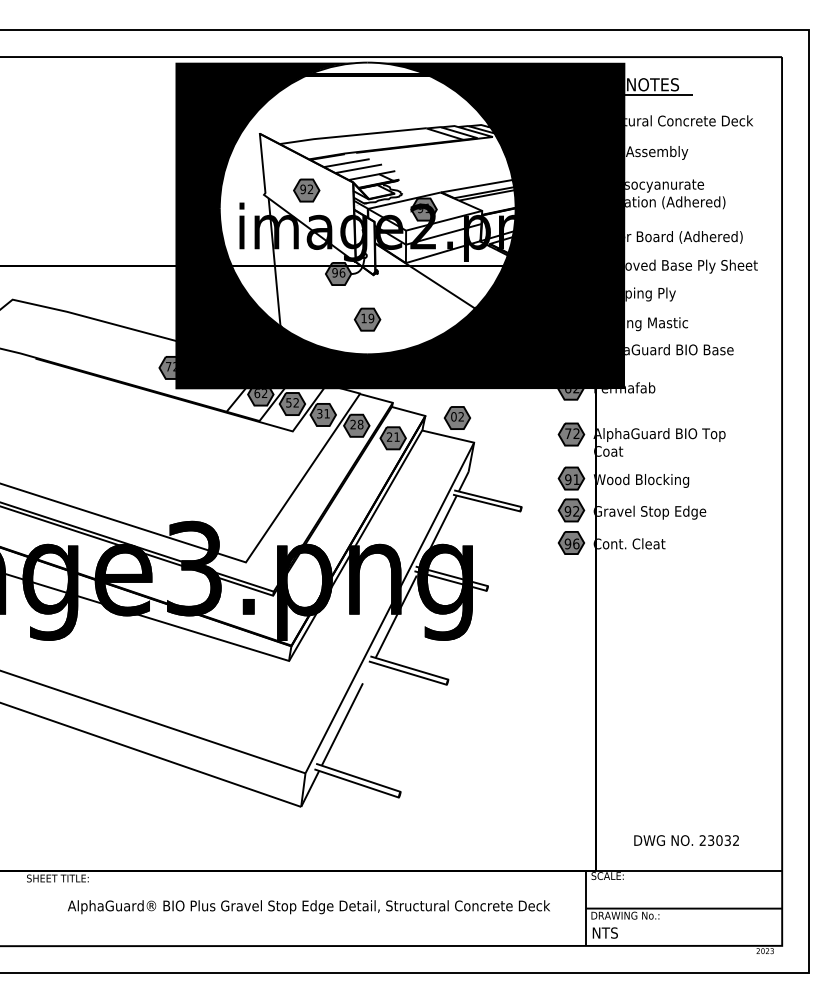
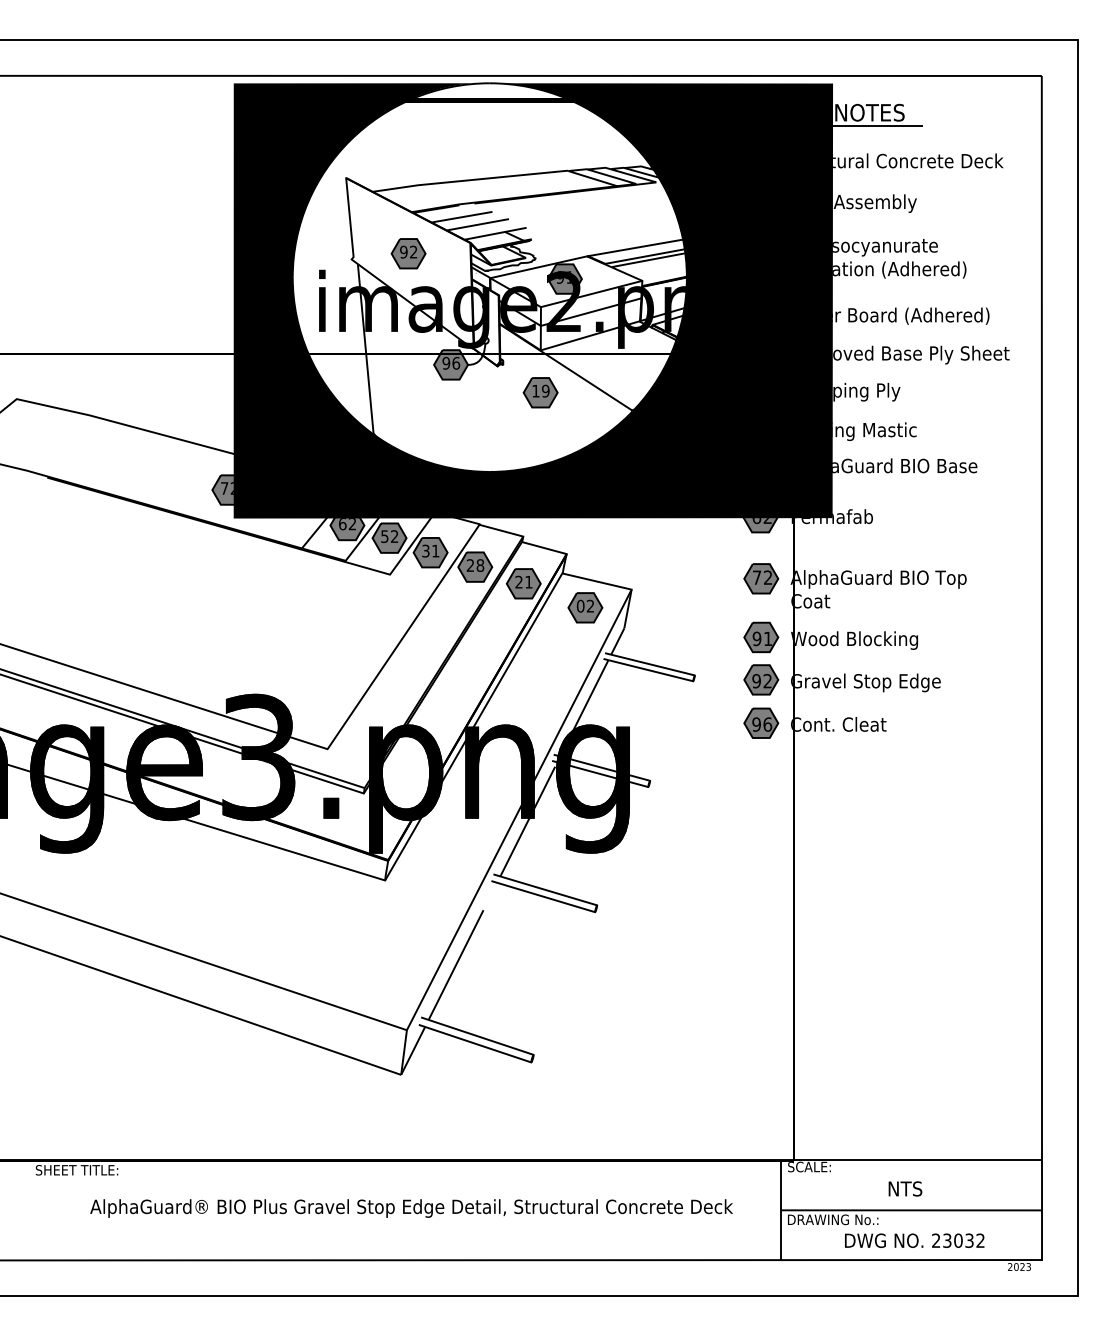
part: (367, 319) -> (540, 392), moved
part: (457, 417) -> (585, 607), moved
text: (686, 840) -> (914, 1240), moved
text: (605, 932) -> (905, 1188), moved

